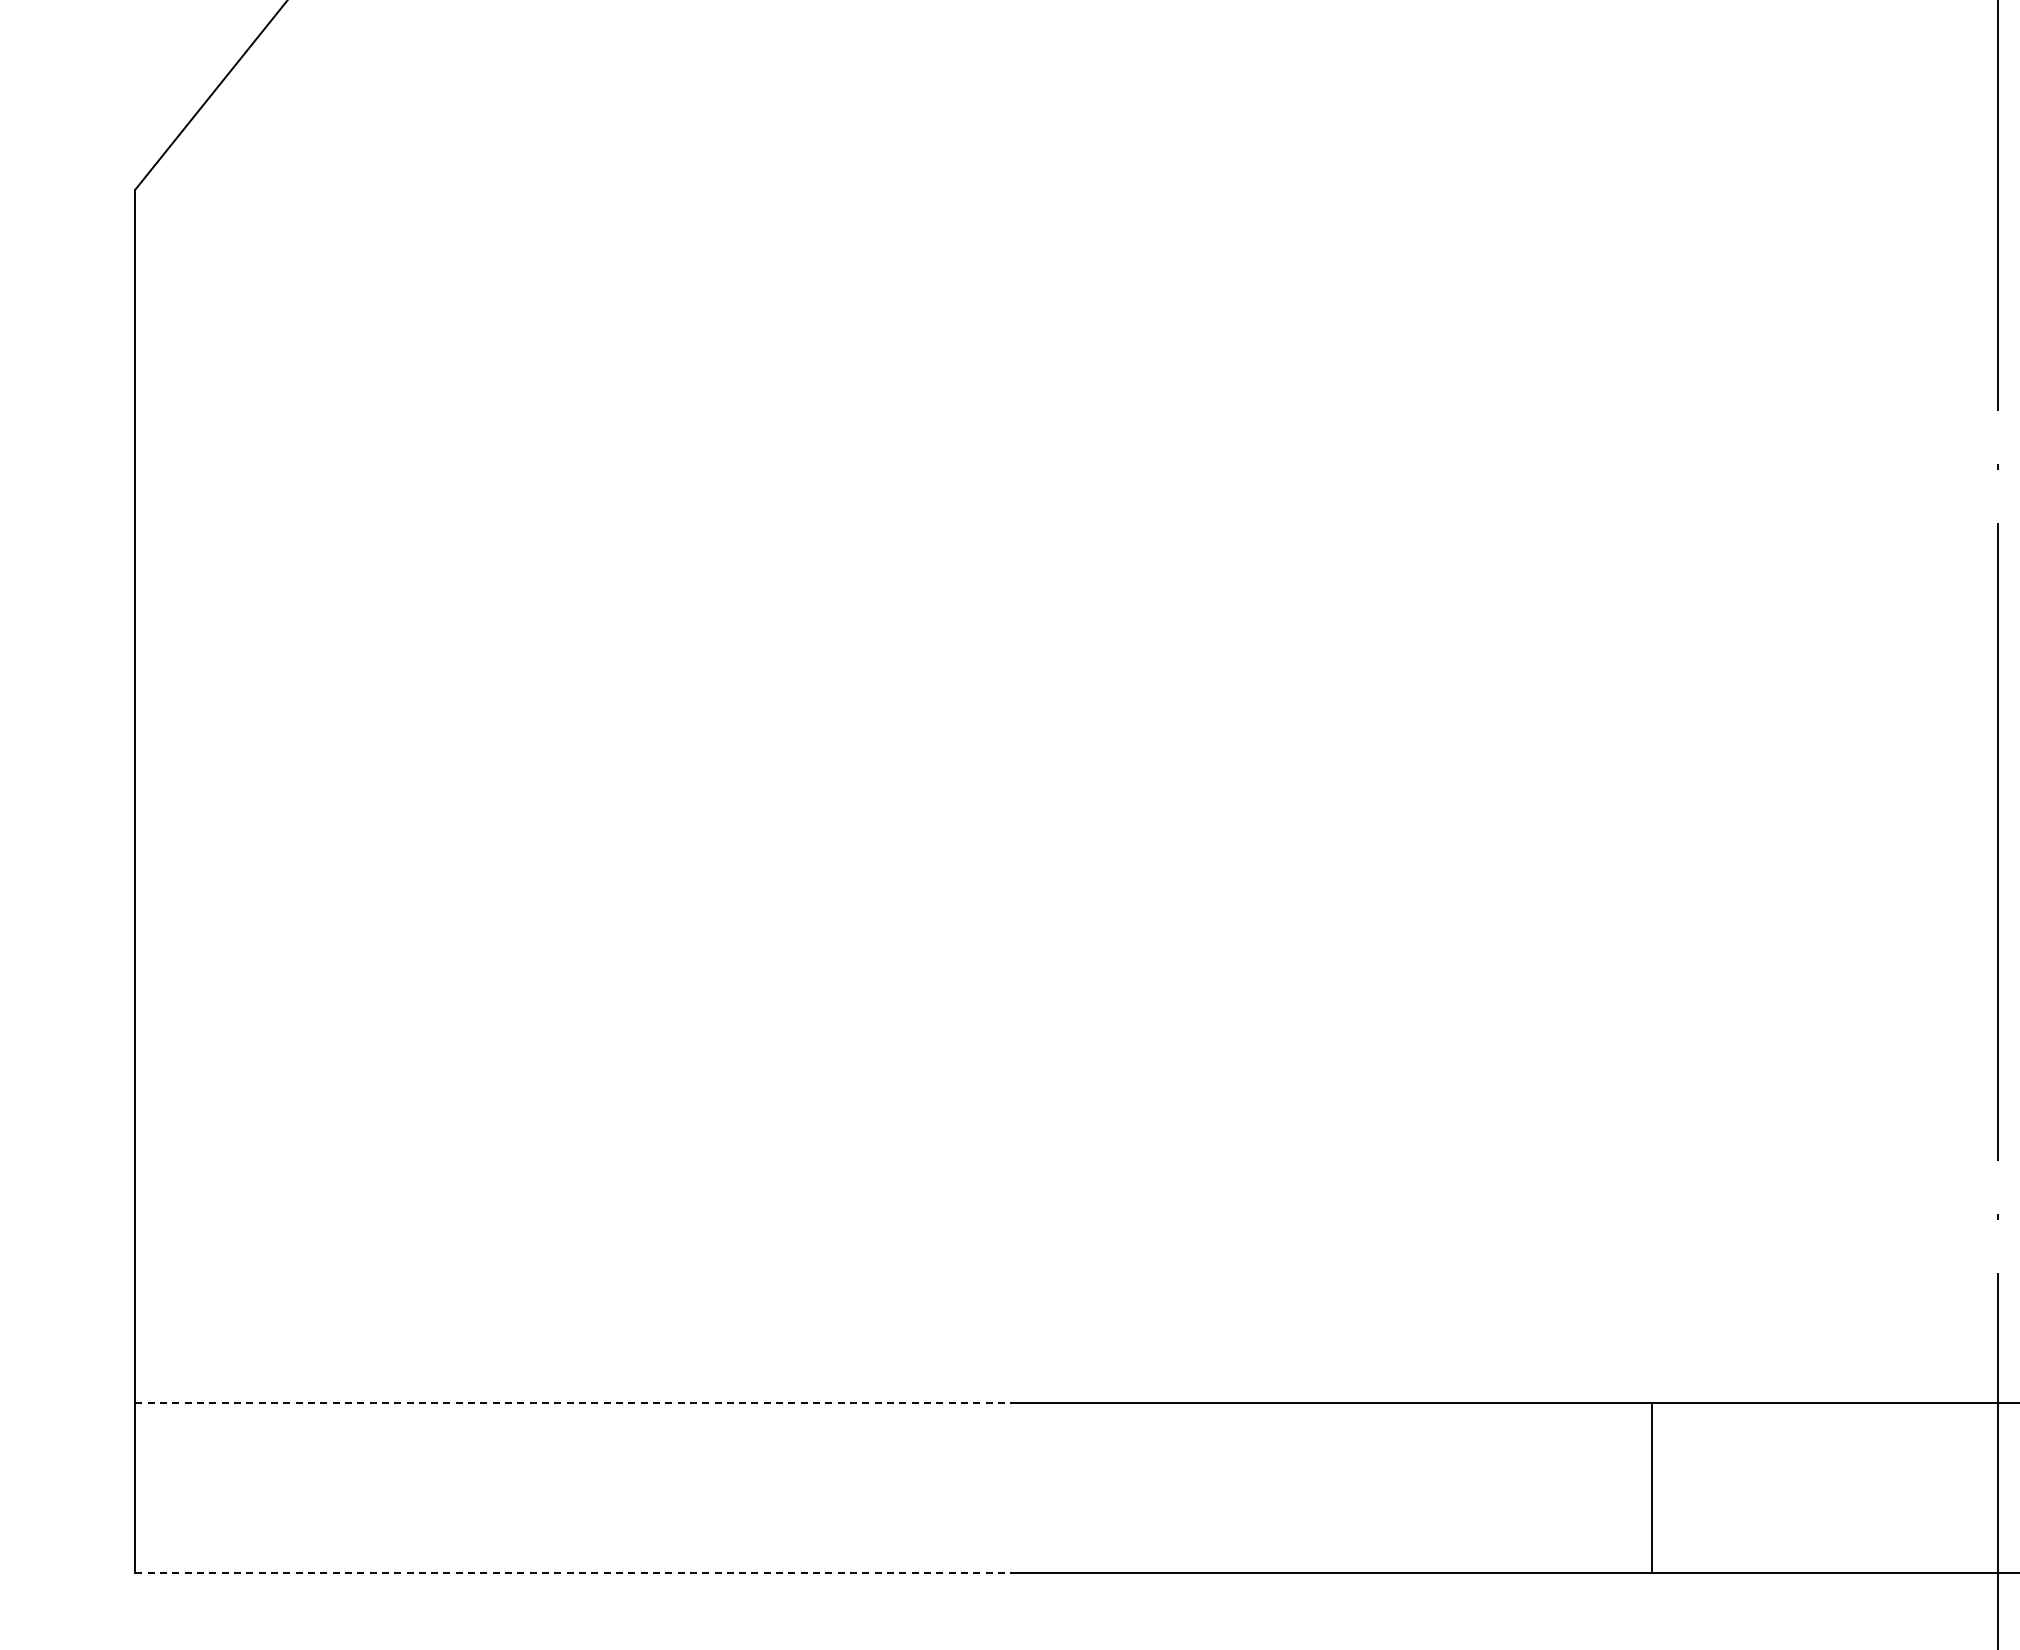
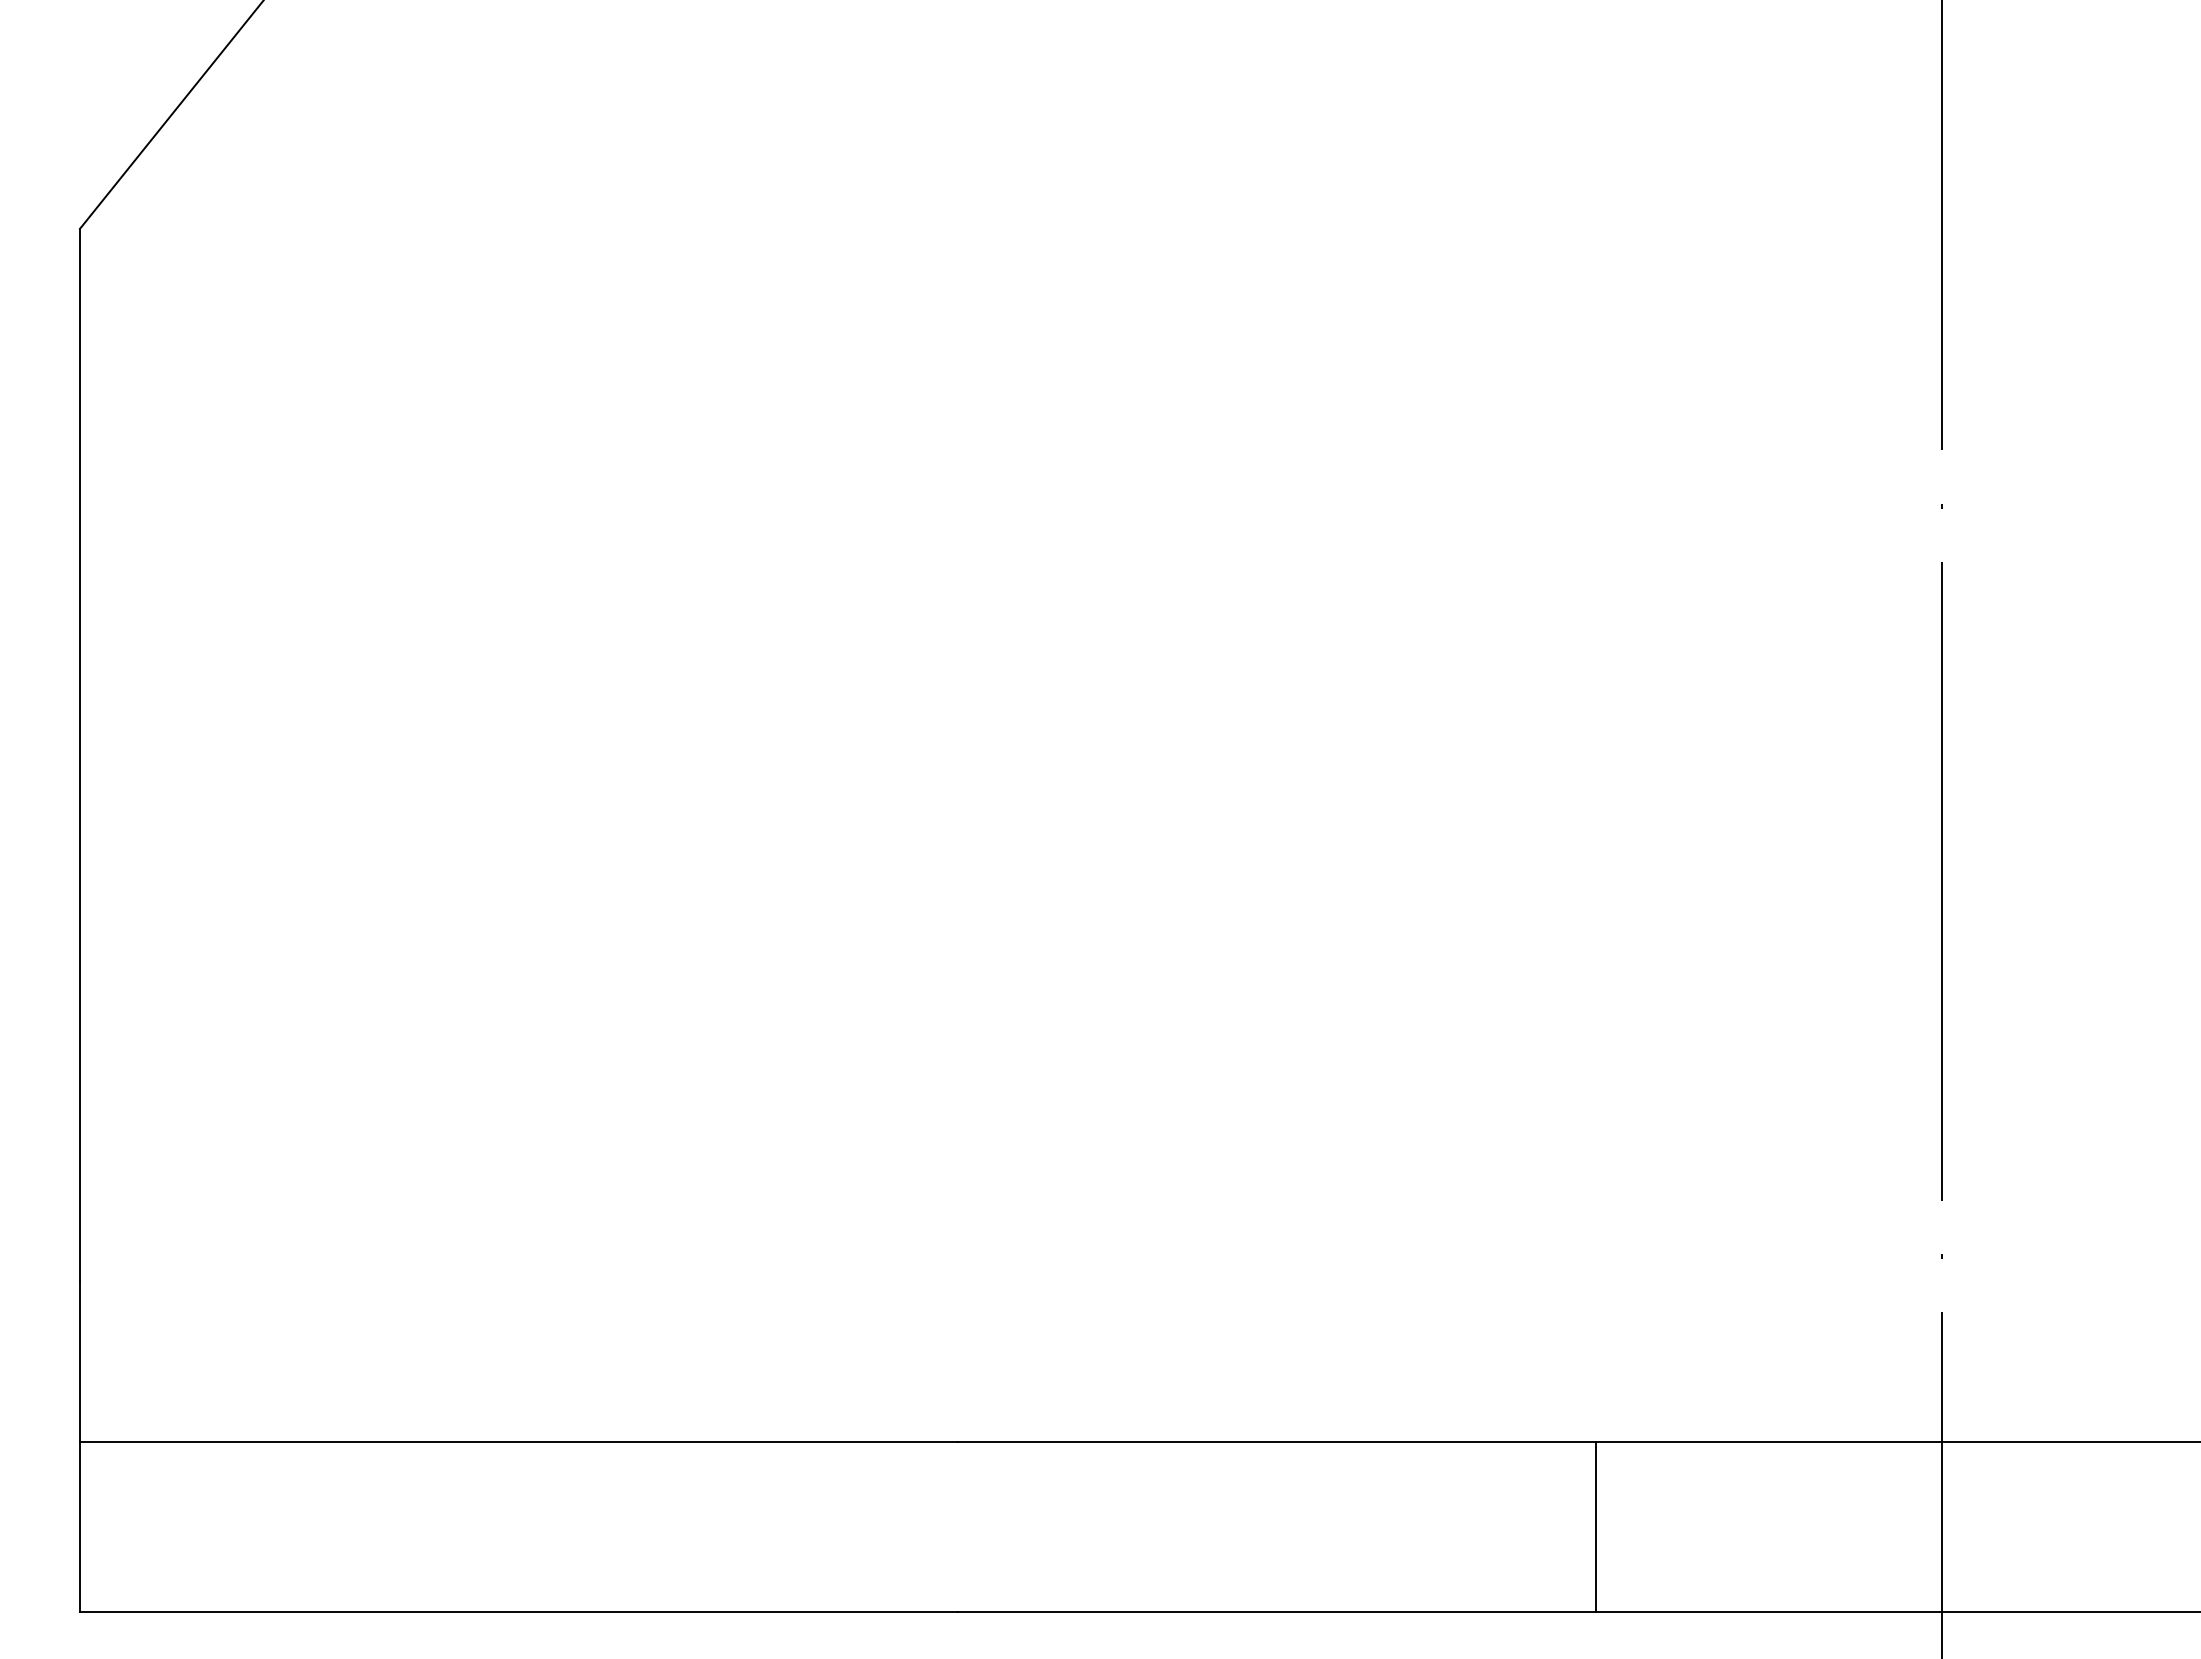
line: (574, 1402) -> (518, 1441), dashed -> solid
line: (574, 1573) -> (518, 1612), dashed -> solid

